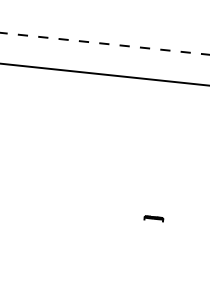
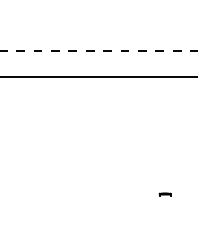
part: (153, 218) -> (164, 194), size x0.7

